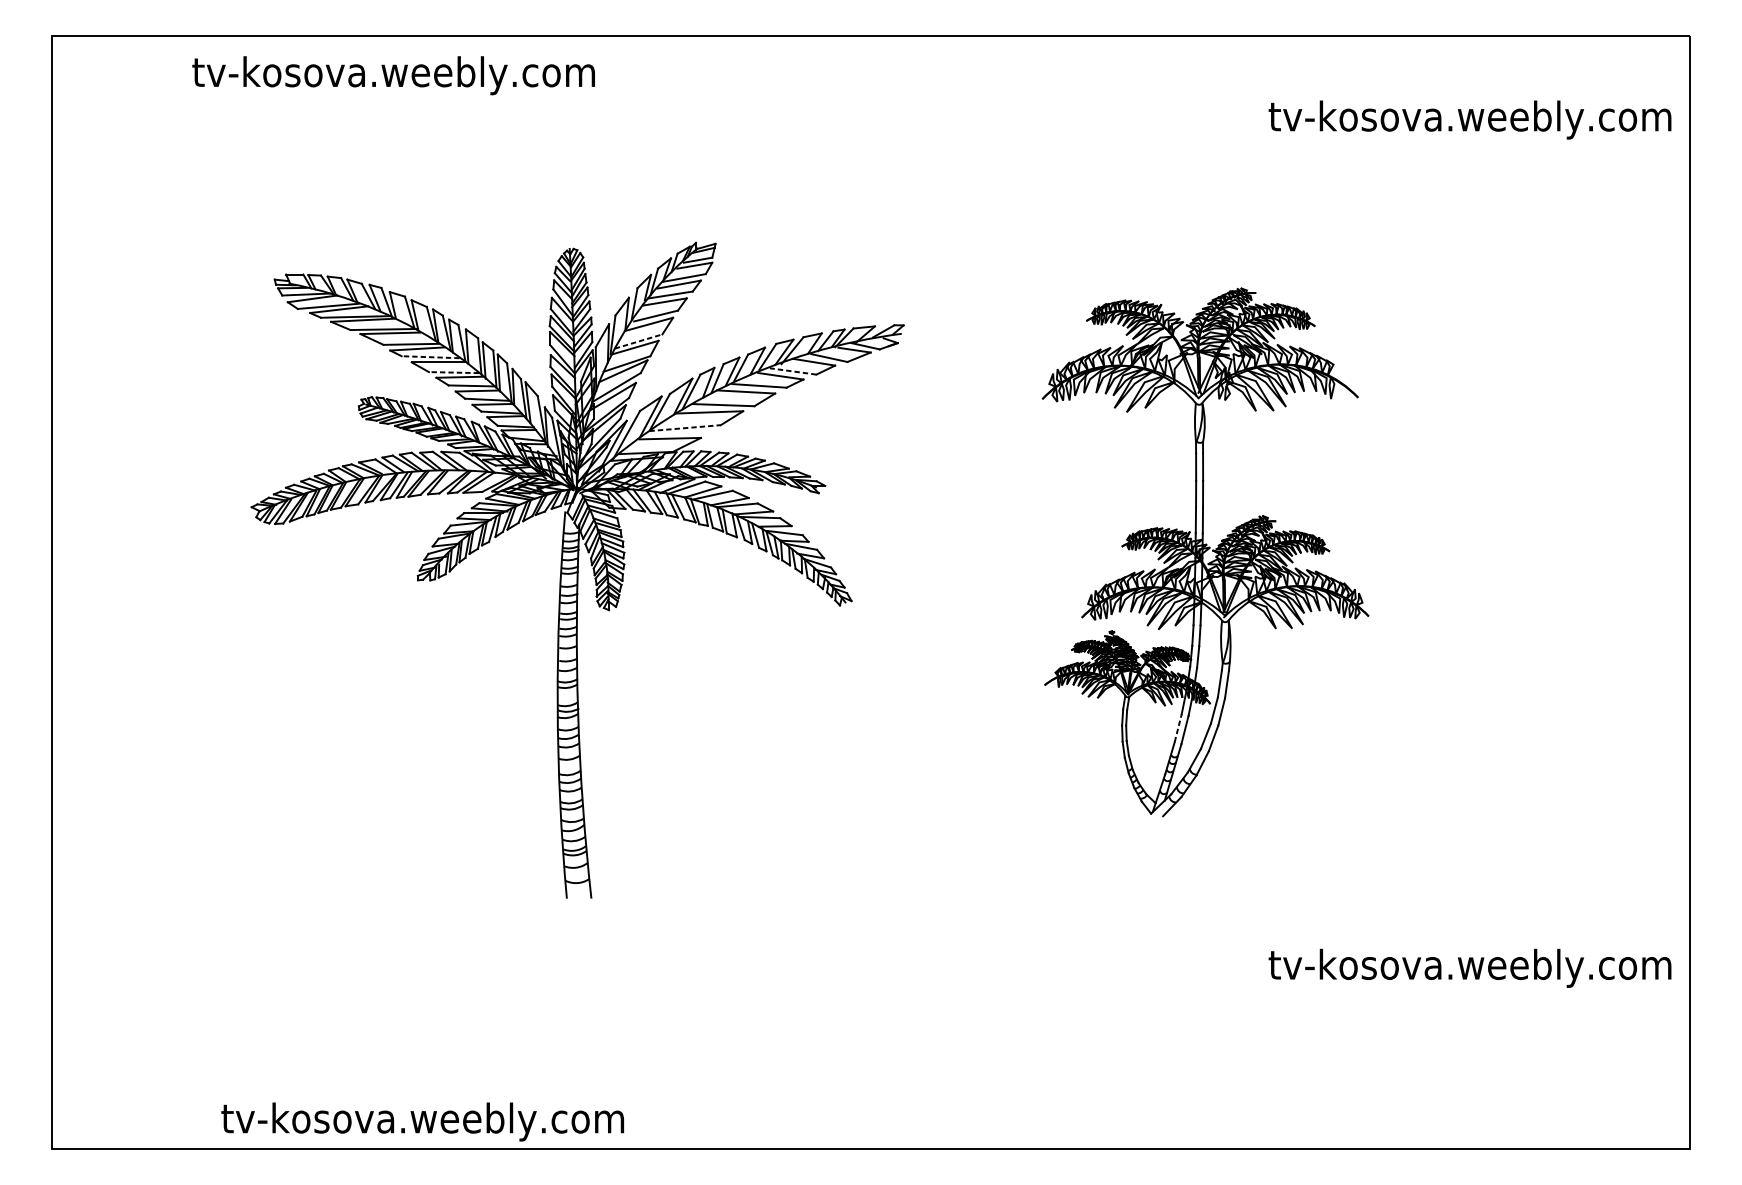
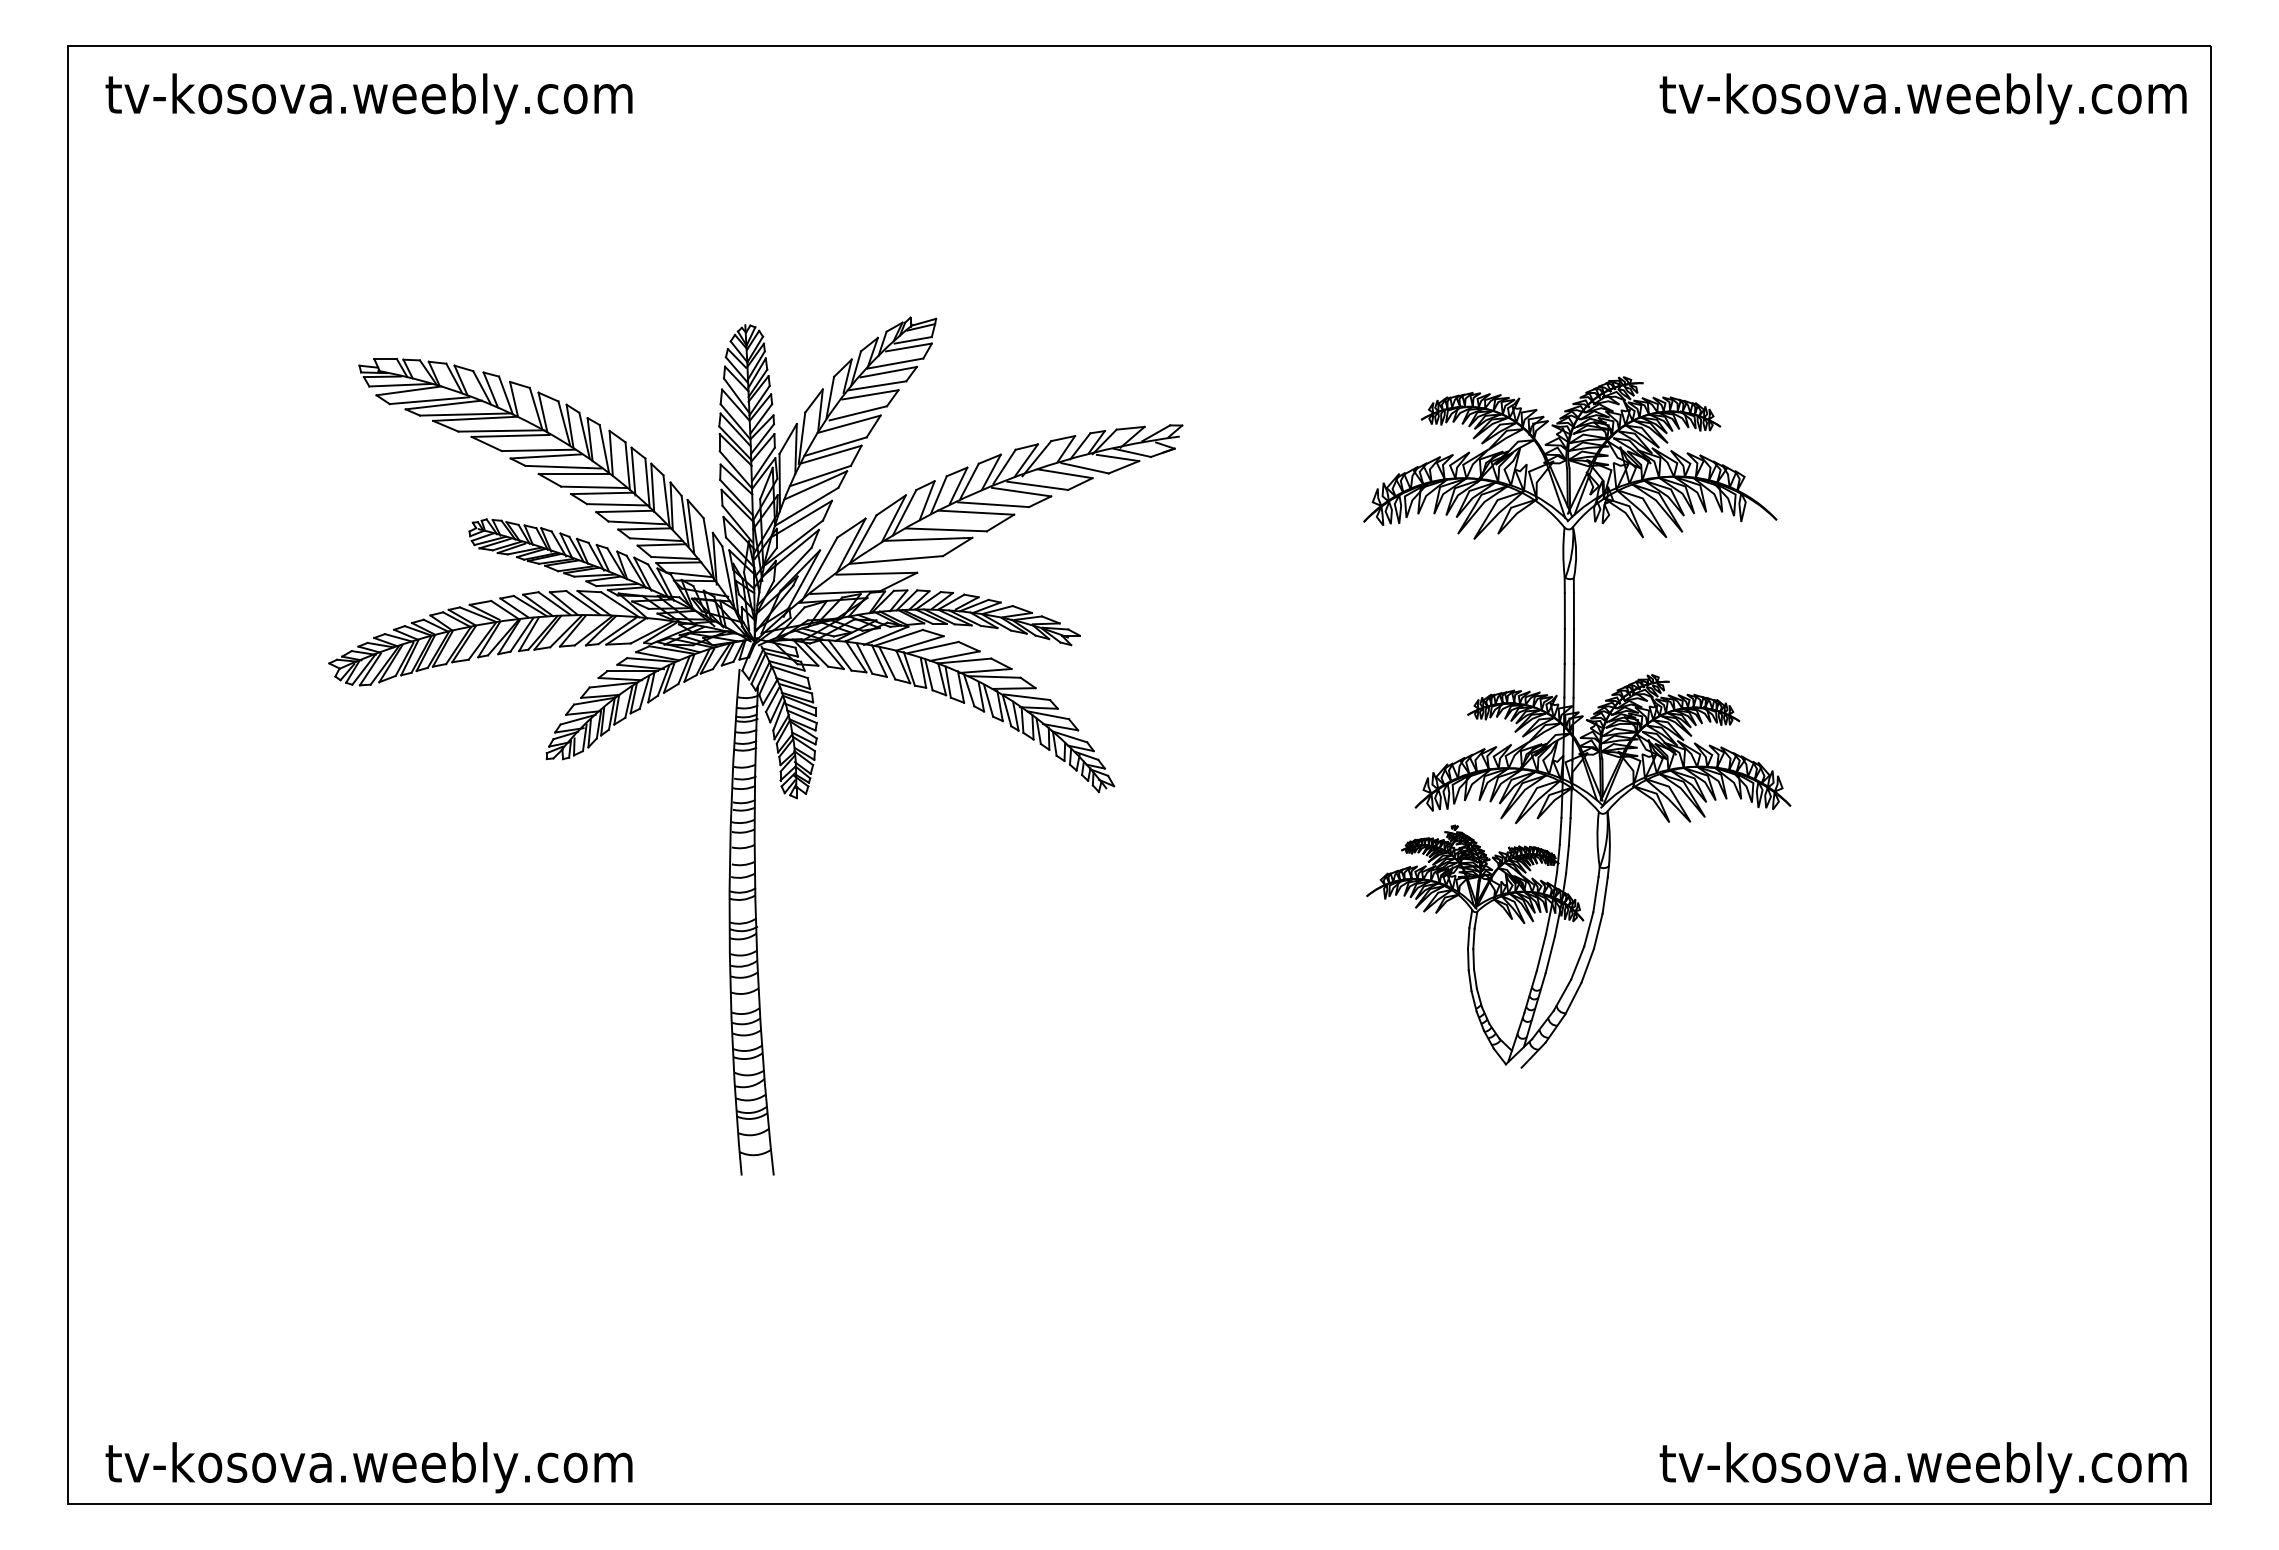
text: (393, 75) -> (368, 98), moved
text: (1469, 119) -> (1922, 98), moved
line: (638, 341) -> (835, 446), dashed -> solid
line: (430, 357) -> (563, 467), dashed -> solid
line: (793, 371) -> (1037, 485), dashed -> solid
line: (453, 372) -> (593, 487), dashed -> solid
line: (685, 428) -> (896, 560), dashed -> solid
line: (1178, 728) -> (1541, 952), dashed -> solid
text: (1469, 968) -> (1922, 1467), moved
text: (422, 1121) -> (368, 1467), moved

